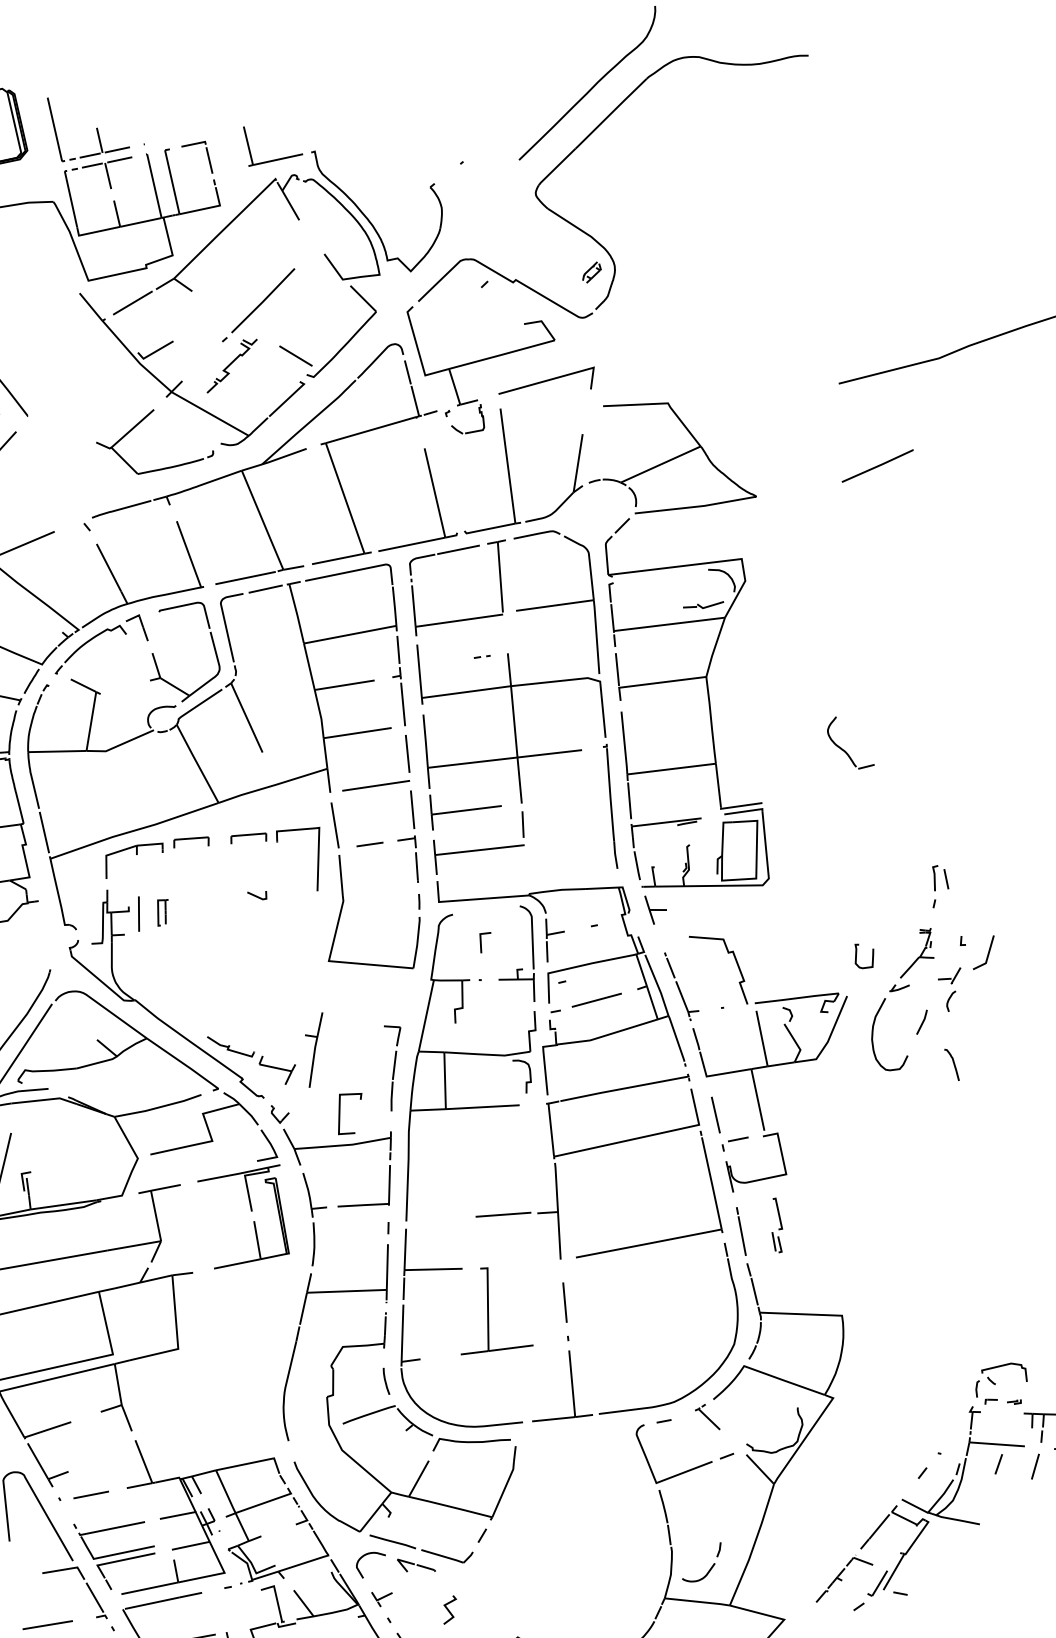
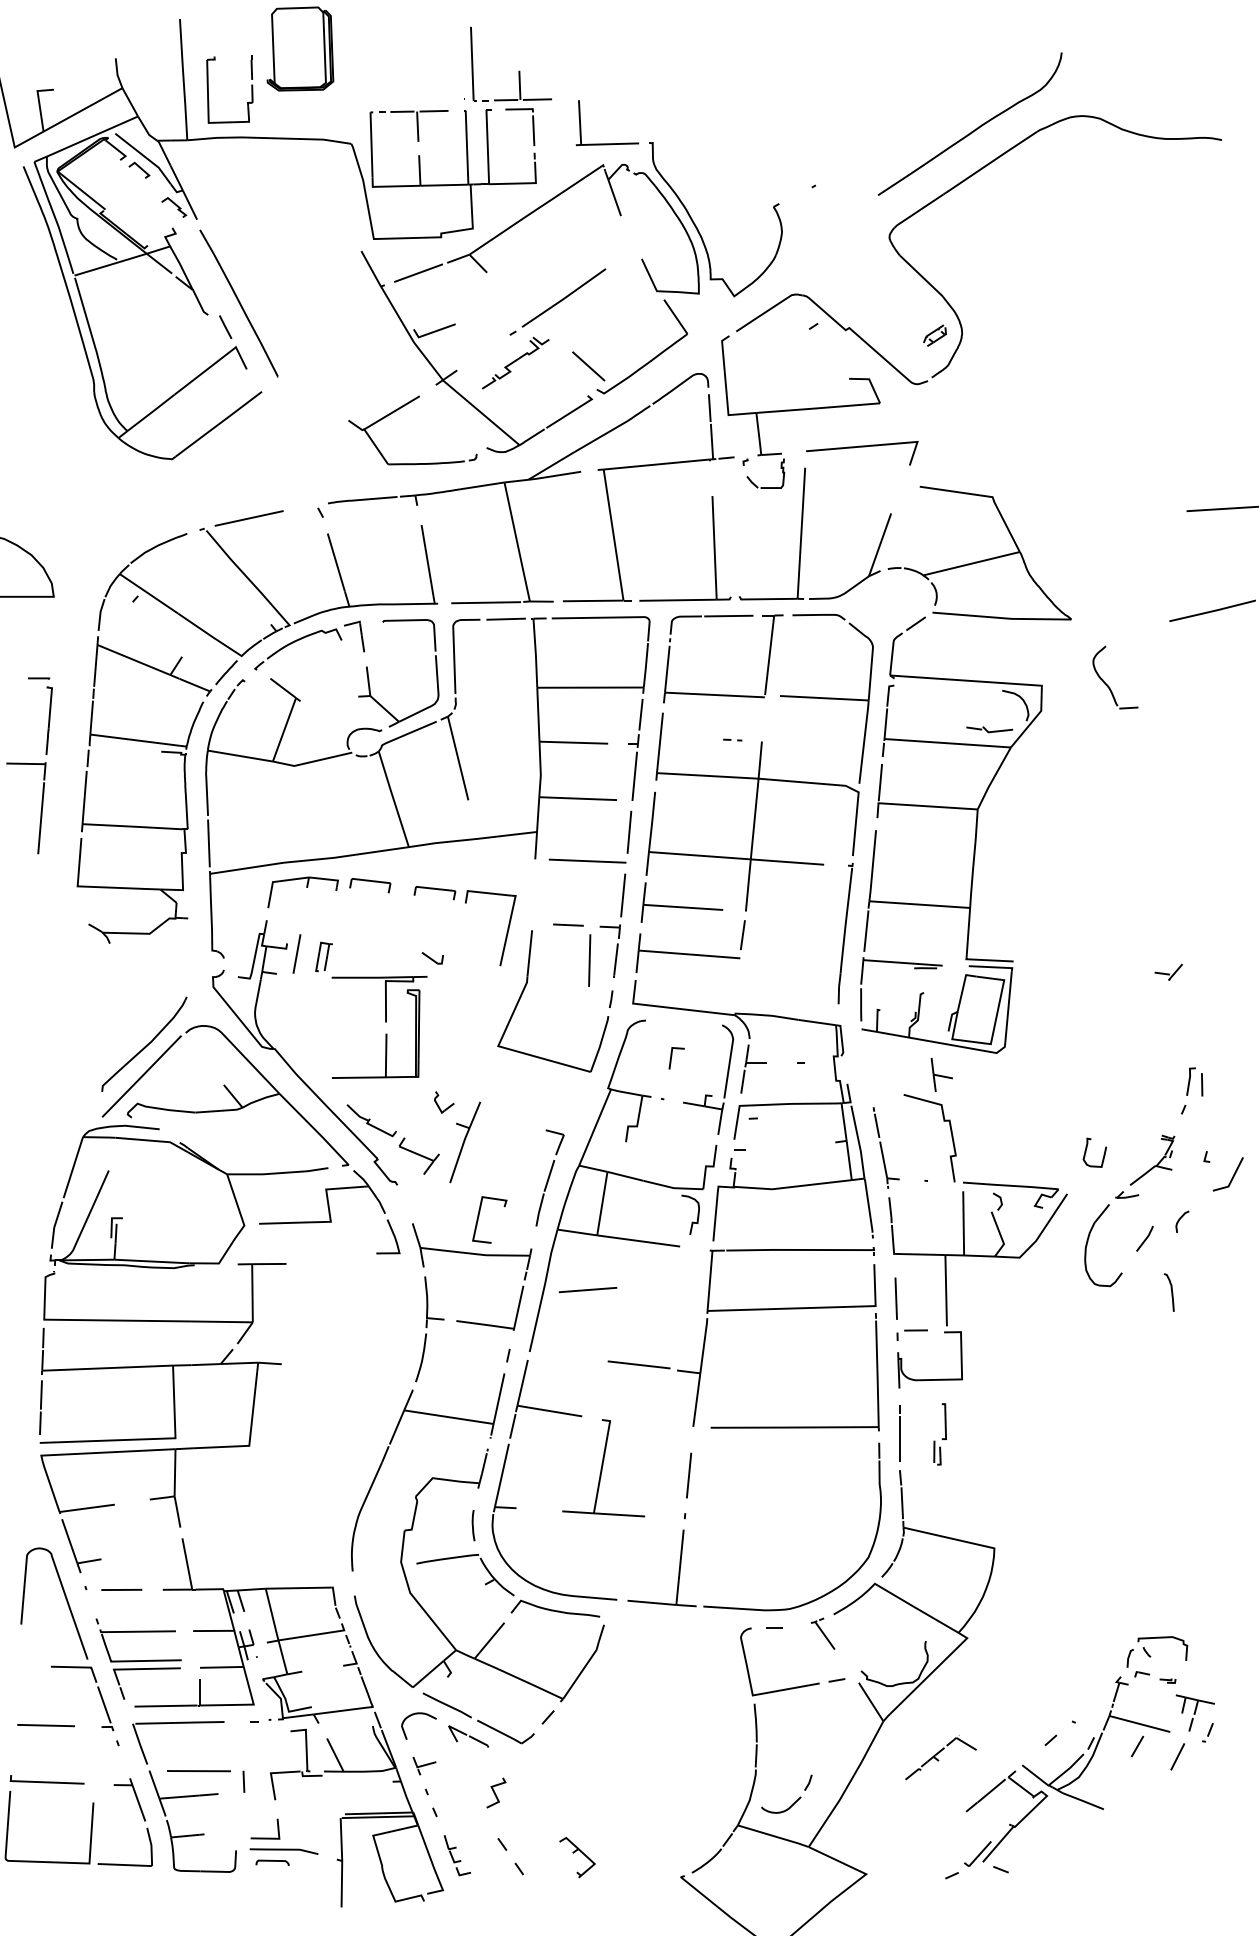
part: (96, 127) -> (518, 70), moved
part: (844, 749) -> (1107, 684), moved
line: (334, 825) -> (589, 960), moved
part: (656, 908) -> (941, 1074), moved
part: (949, 976) -> (1168, 971), moved
line: (596, 1000) -> (587, 1290), moved
part: (280, 1113) -> (444, 1102), moved
part: (251, 1211) -> (385, 1022), moved
part: (843, 1577) -> (940, 1757), moved

